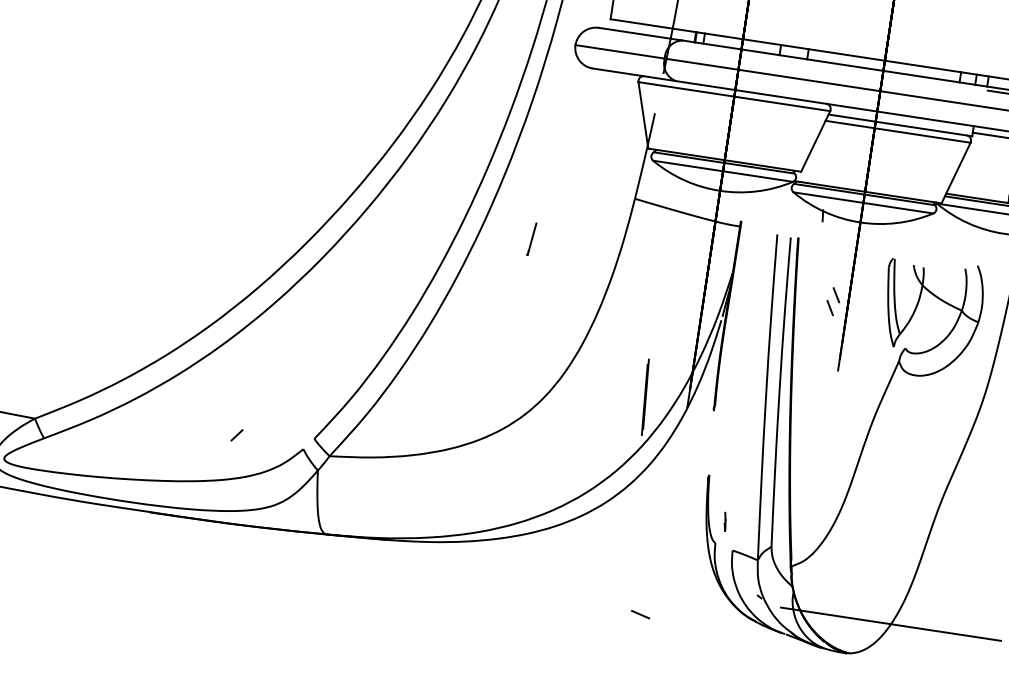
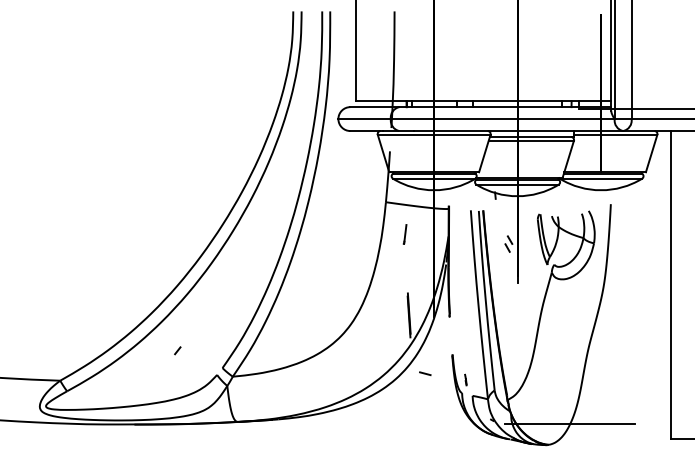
line: (530, 239) -> (404, 234), moved
line: (236, 434) -> (177, 350), moved
line: (640, 614) -> (425, 373), moved

